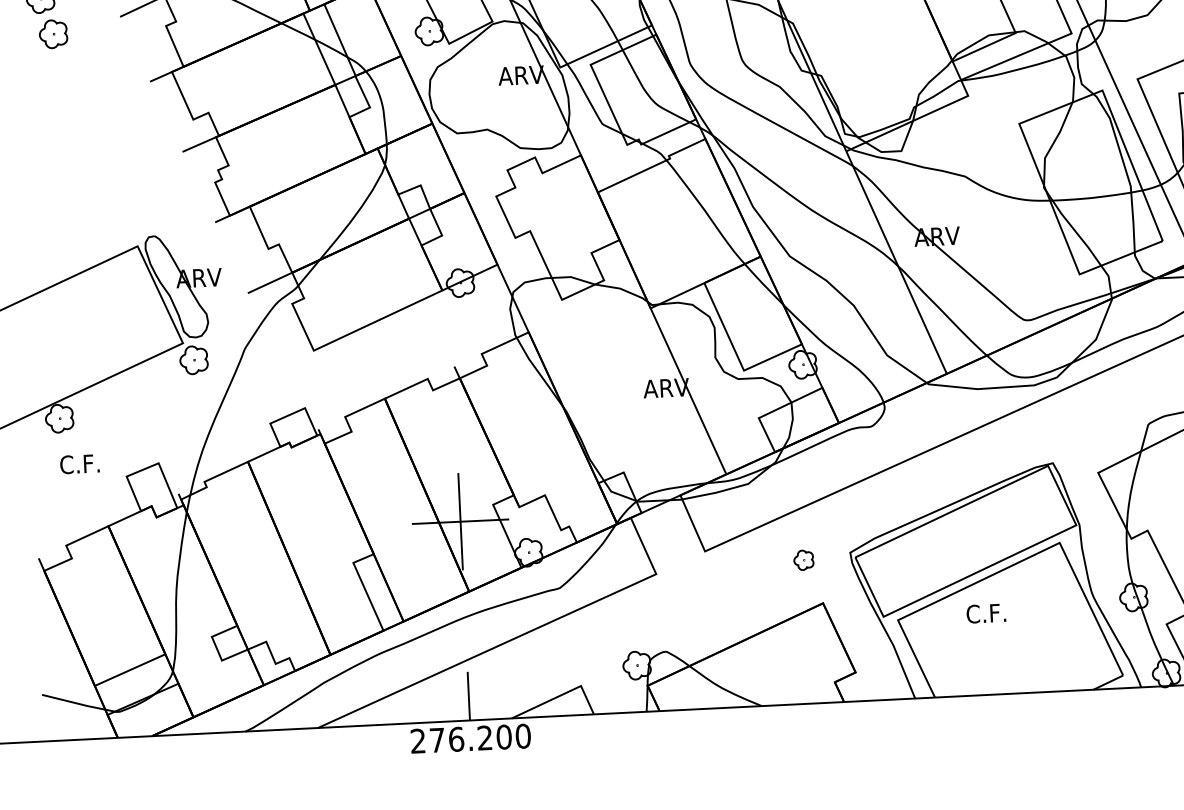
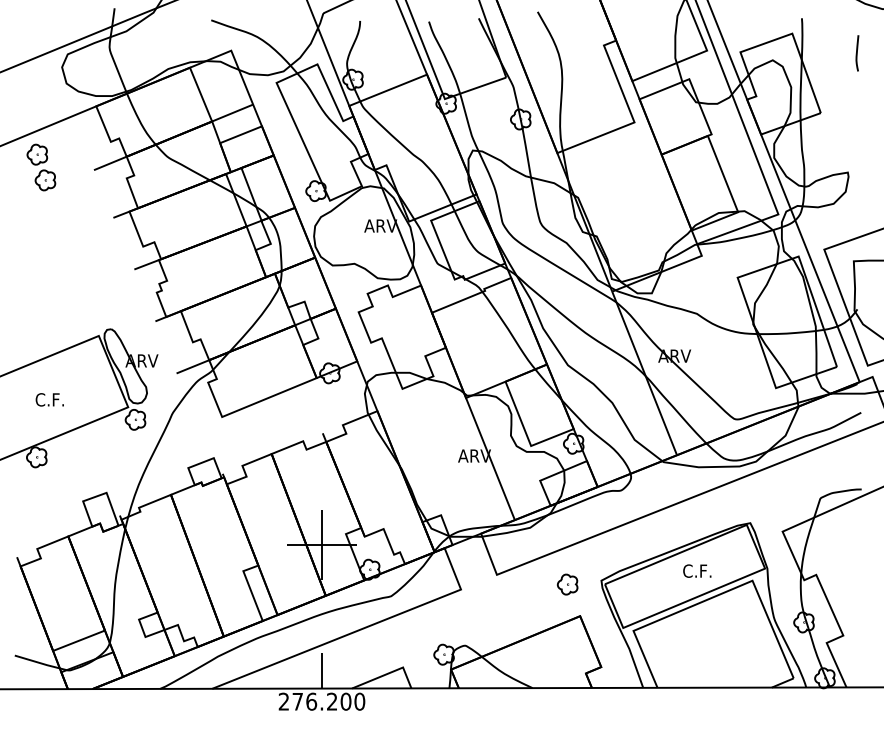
text: (79, 463) -> (49, 399), moved
part: (803, 560) -> (567, 584), size x1.43
text: (986, 612) -> (697, 570), moved

